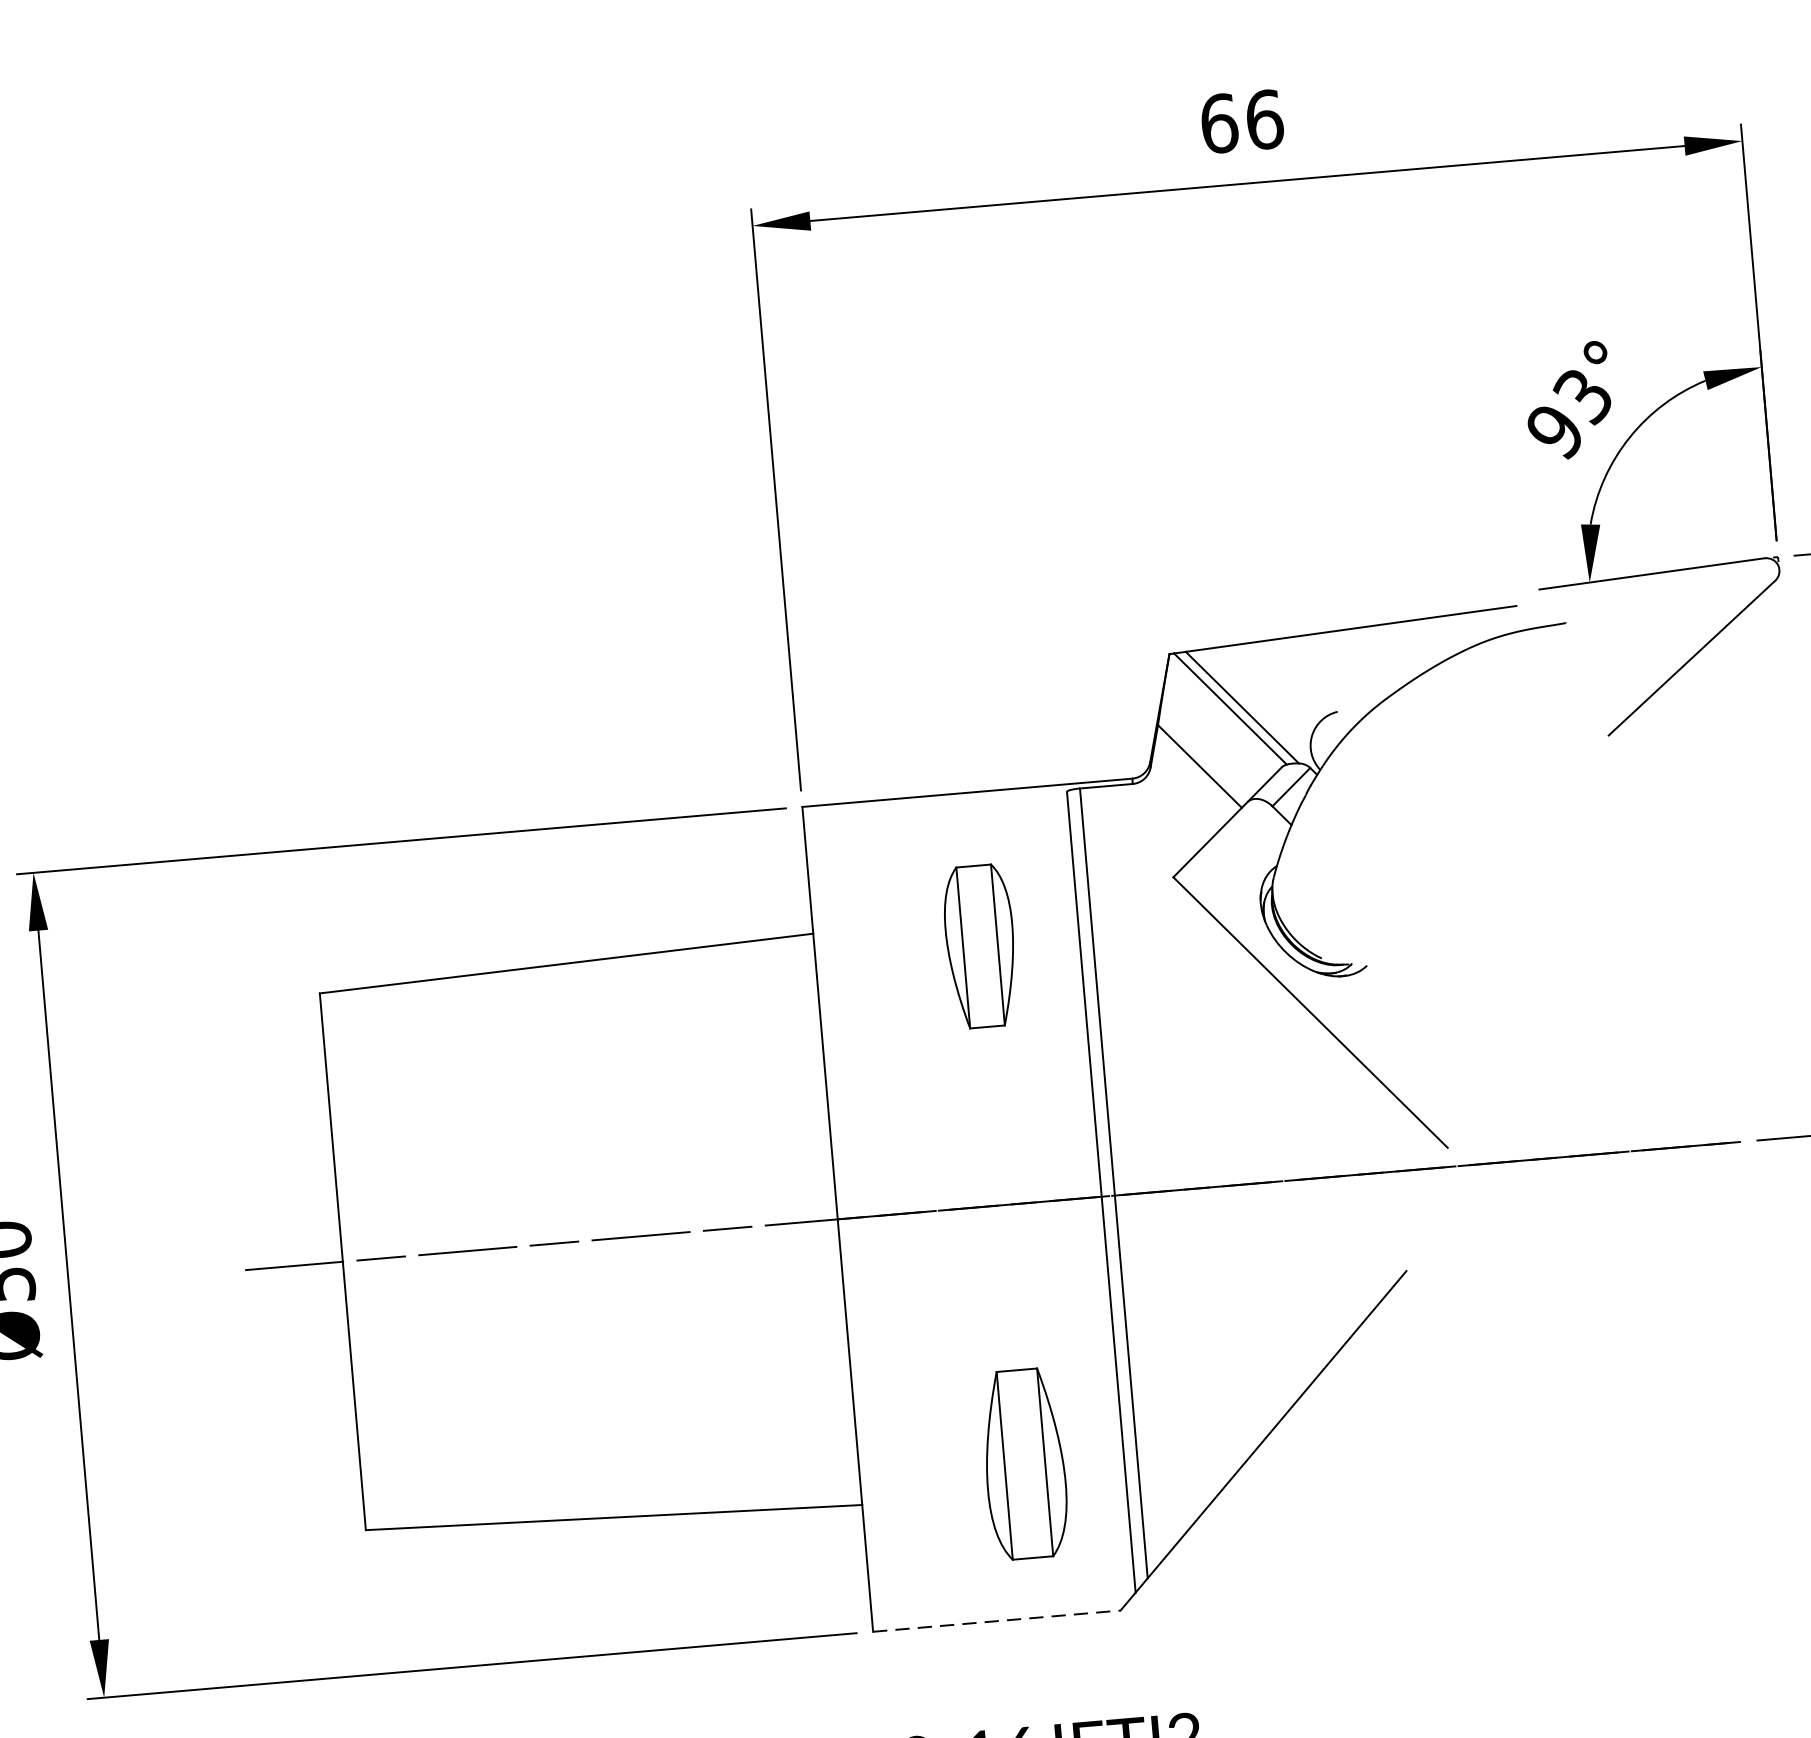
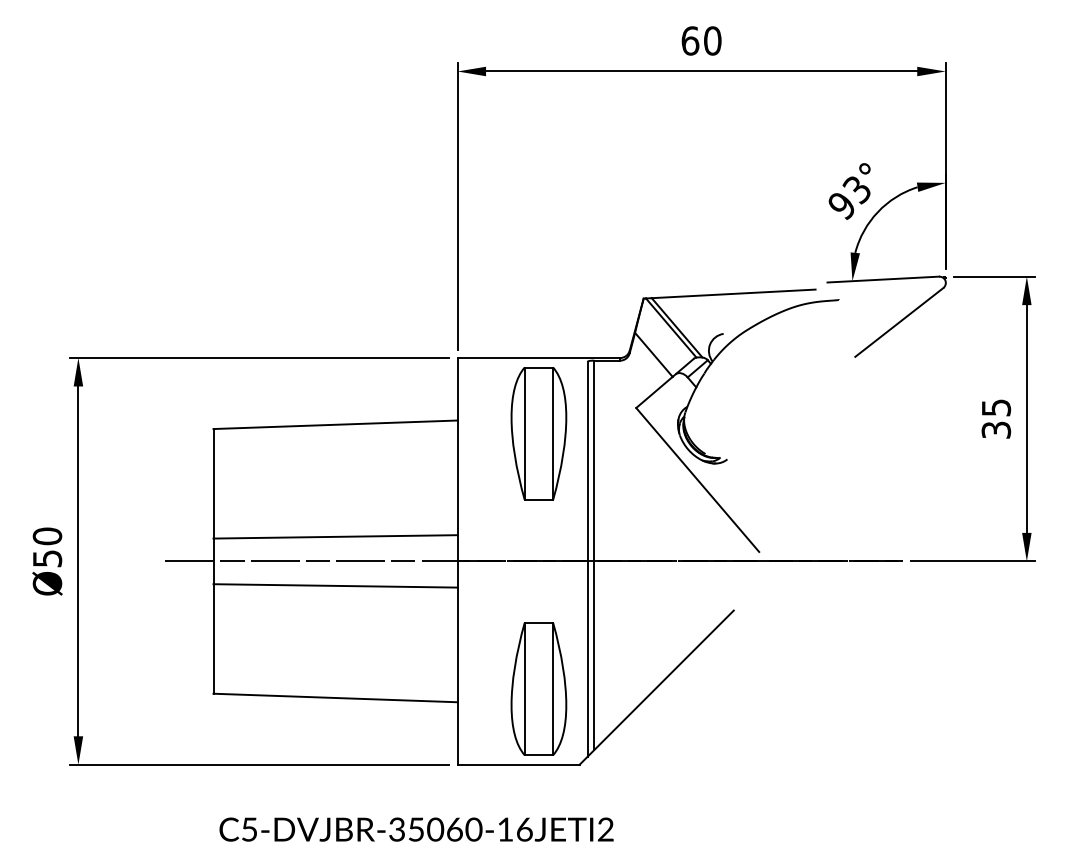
text: (1264, 118) -> (712, 40), 66 -> 60
part: (979, 945) -> (538, 433), size x1.67
line: (585, 1190) -> (335, 536), added
line: (594, 1289) -> (335, 585), added
part: (1023, 1463) -> (538, 688), size x1.43
line: (998, 1620) -> (519, 764), dashed -> solid

